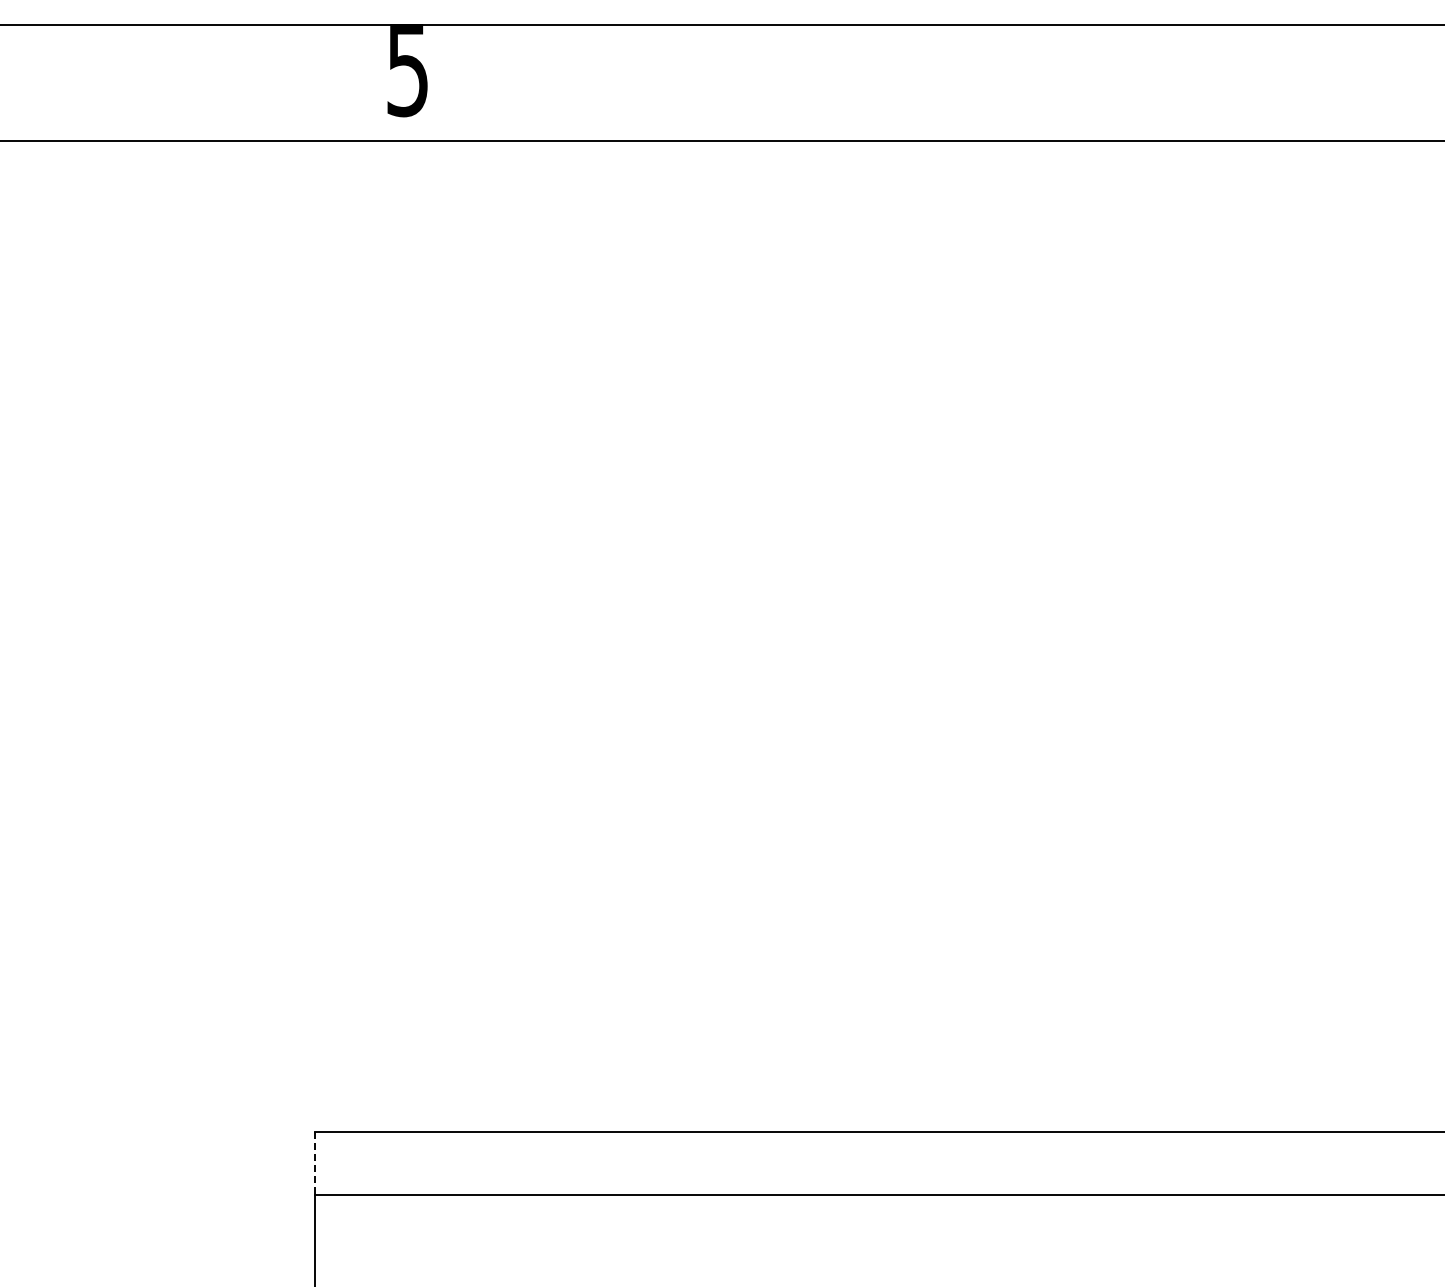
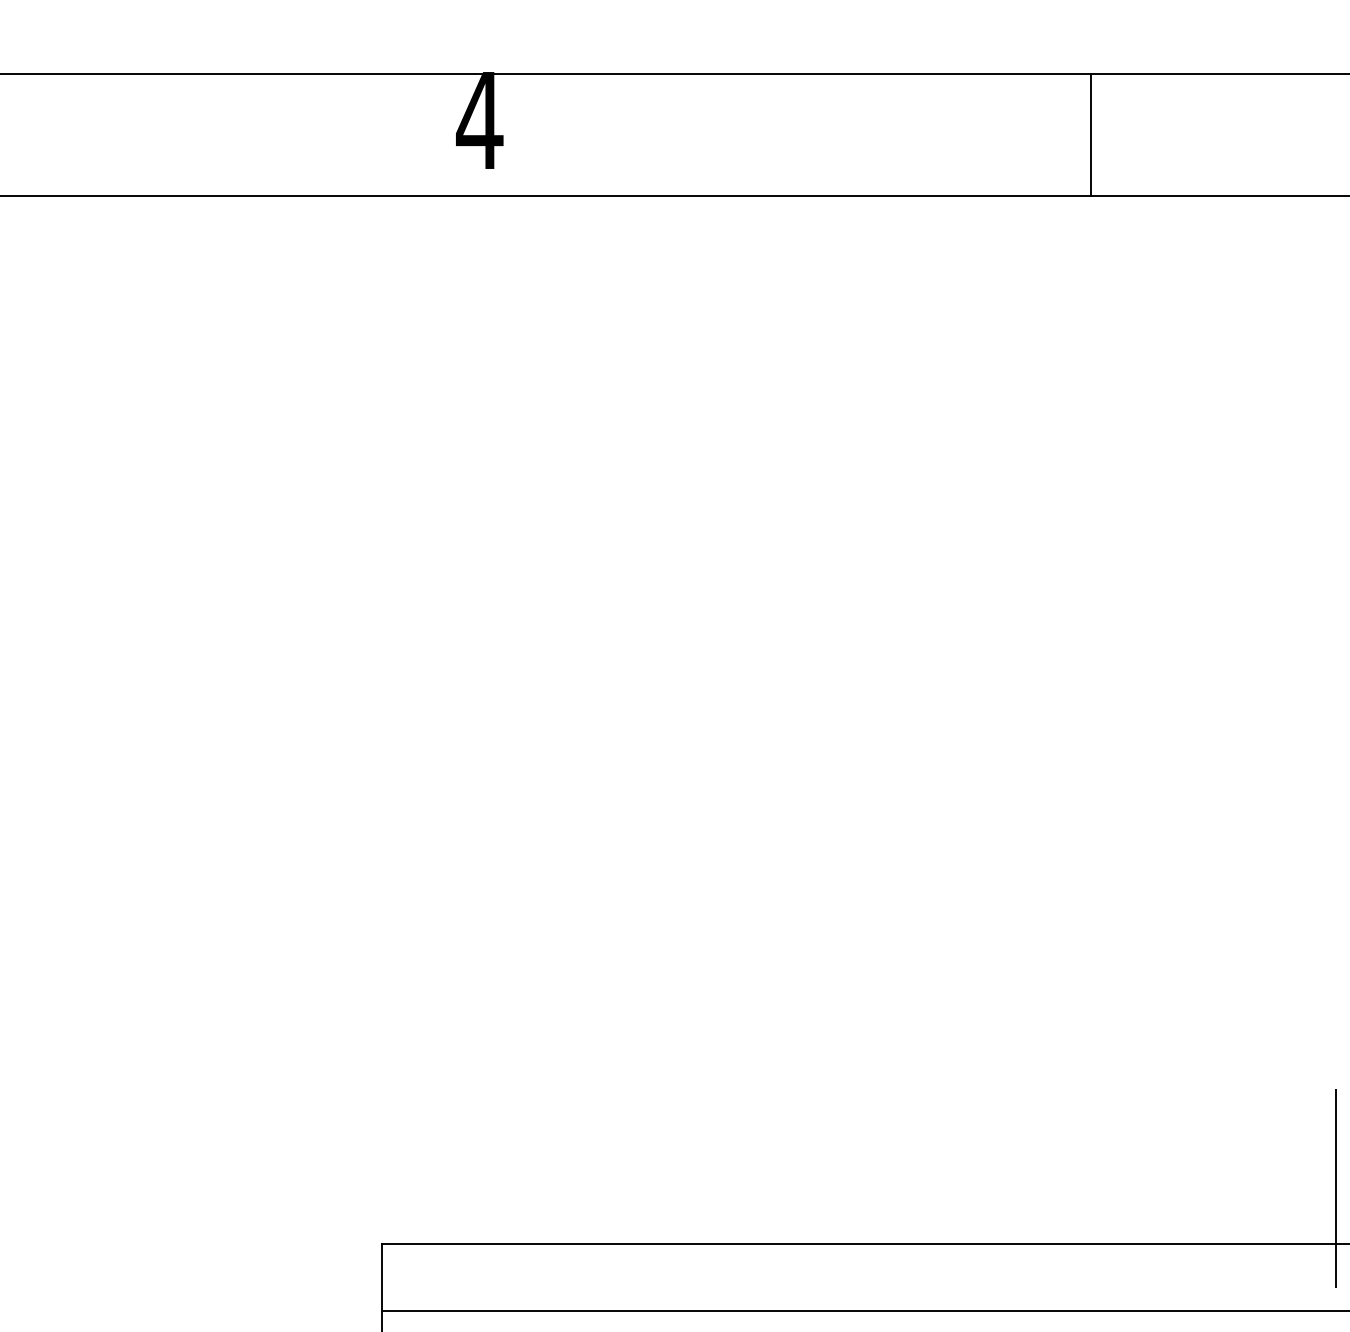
text: (407, 71) -> (479, 122), 5 -> 4
line: (986, 82) -> (1091, 133), added
line: (1217, 1079) -> (1336, 1188), added
line: (315, 1164) -> (382, 1278), dashed -> solid

